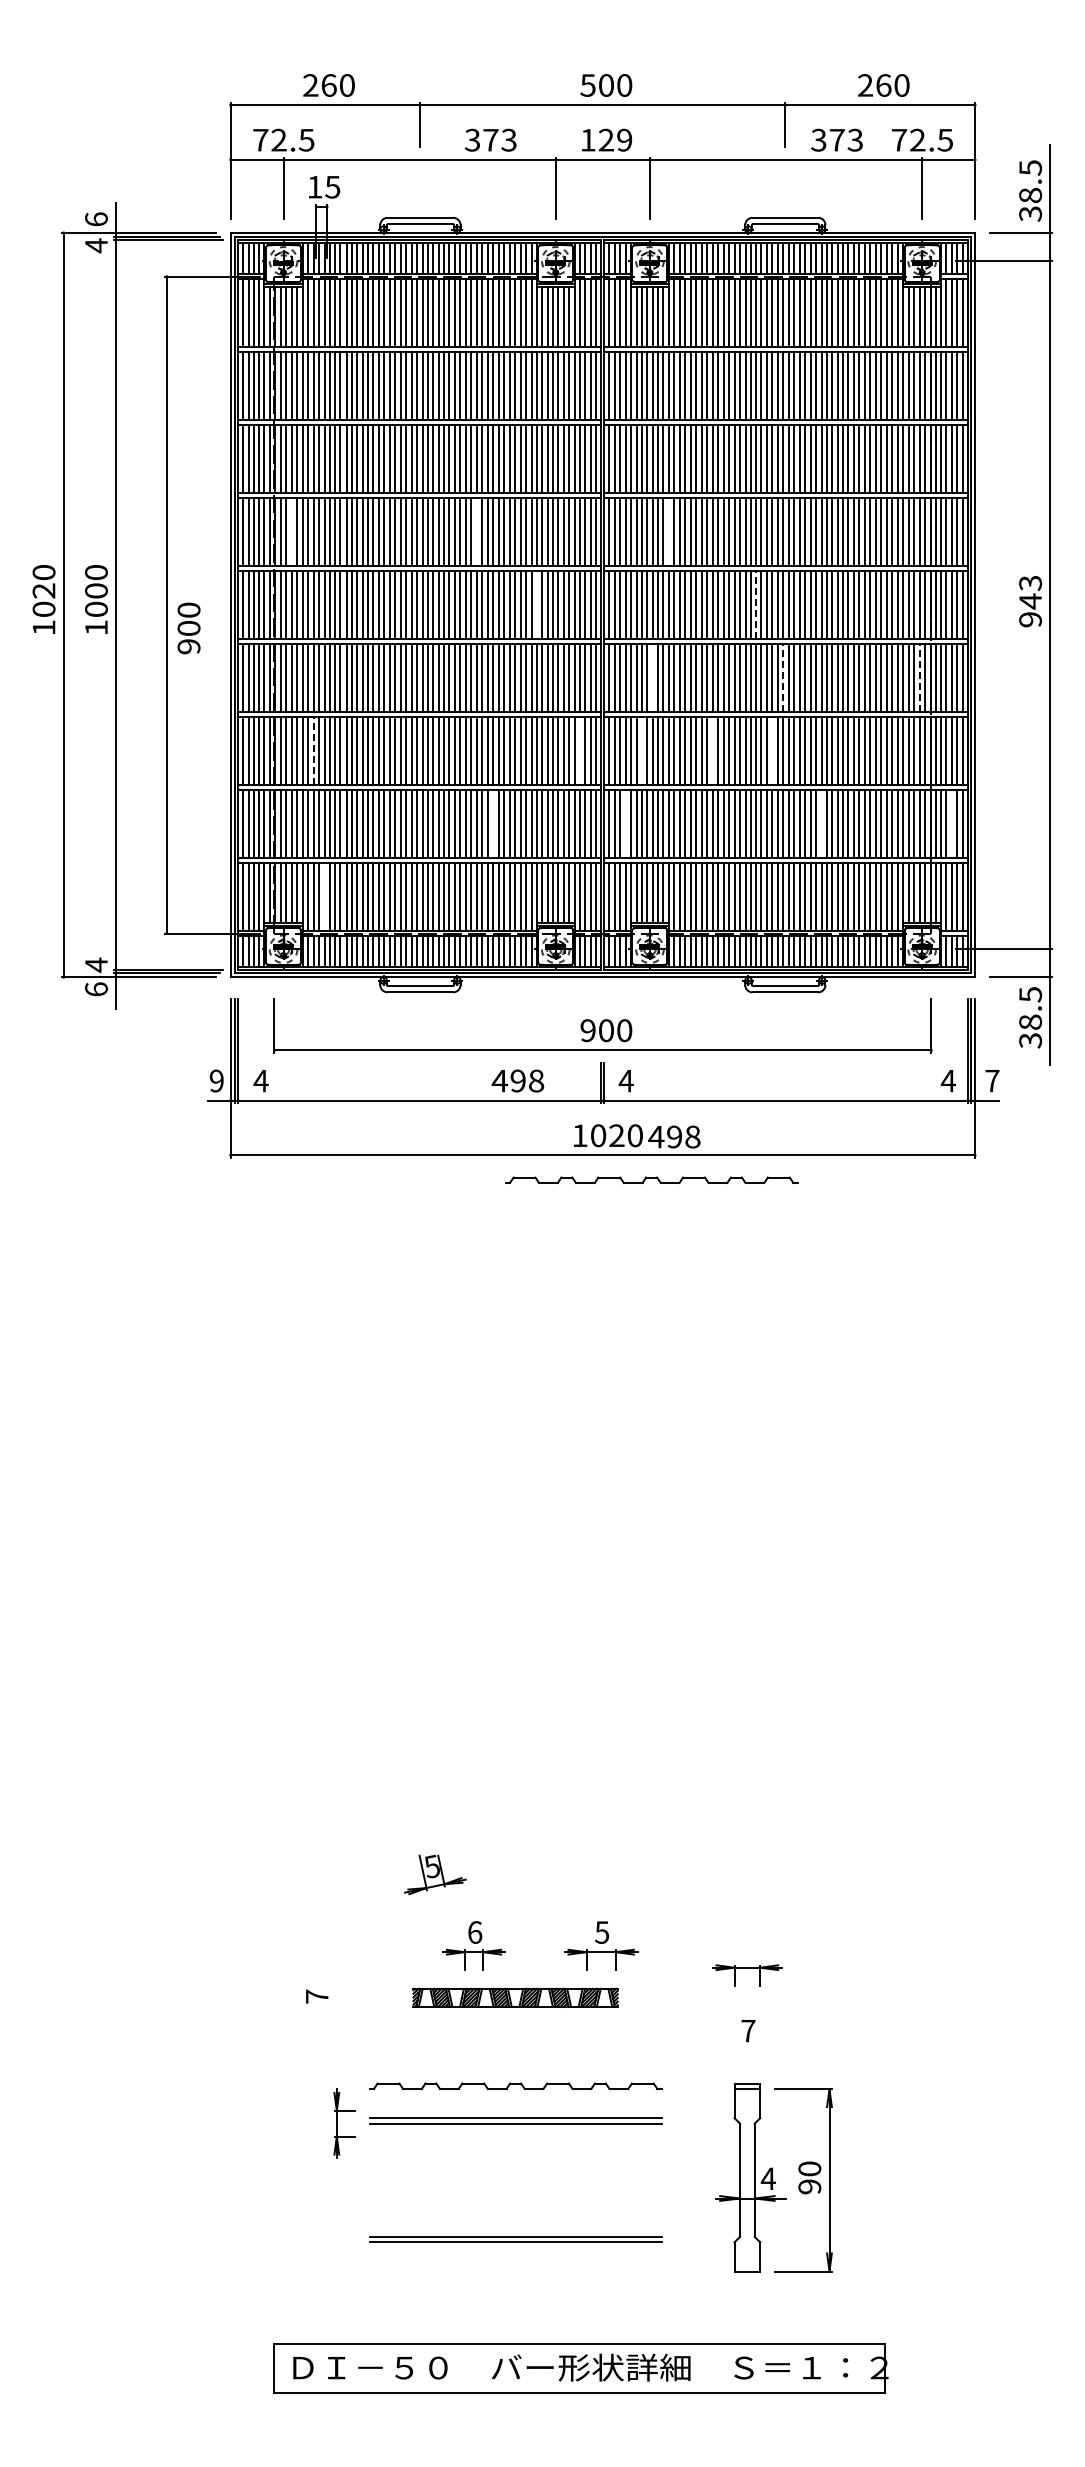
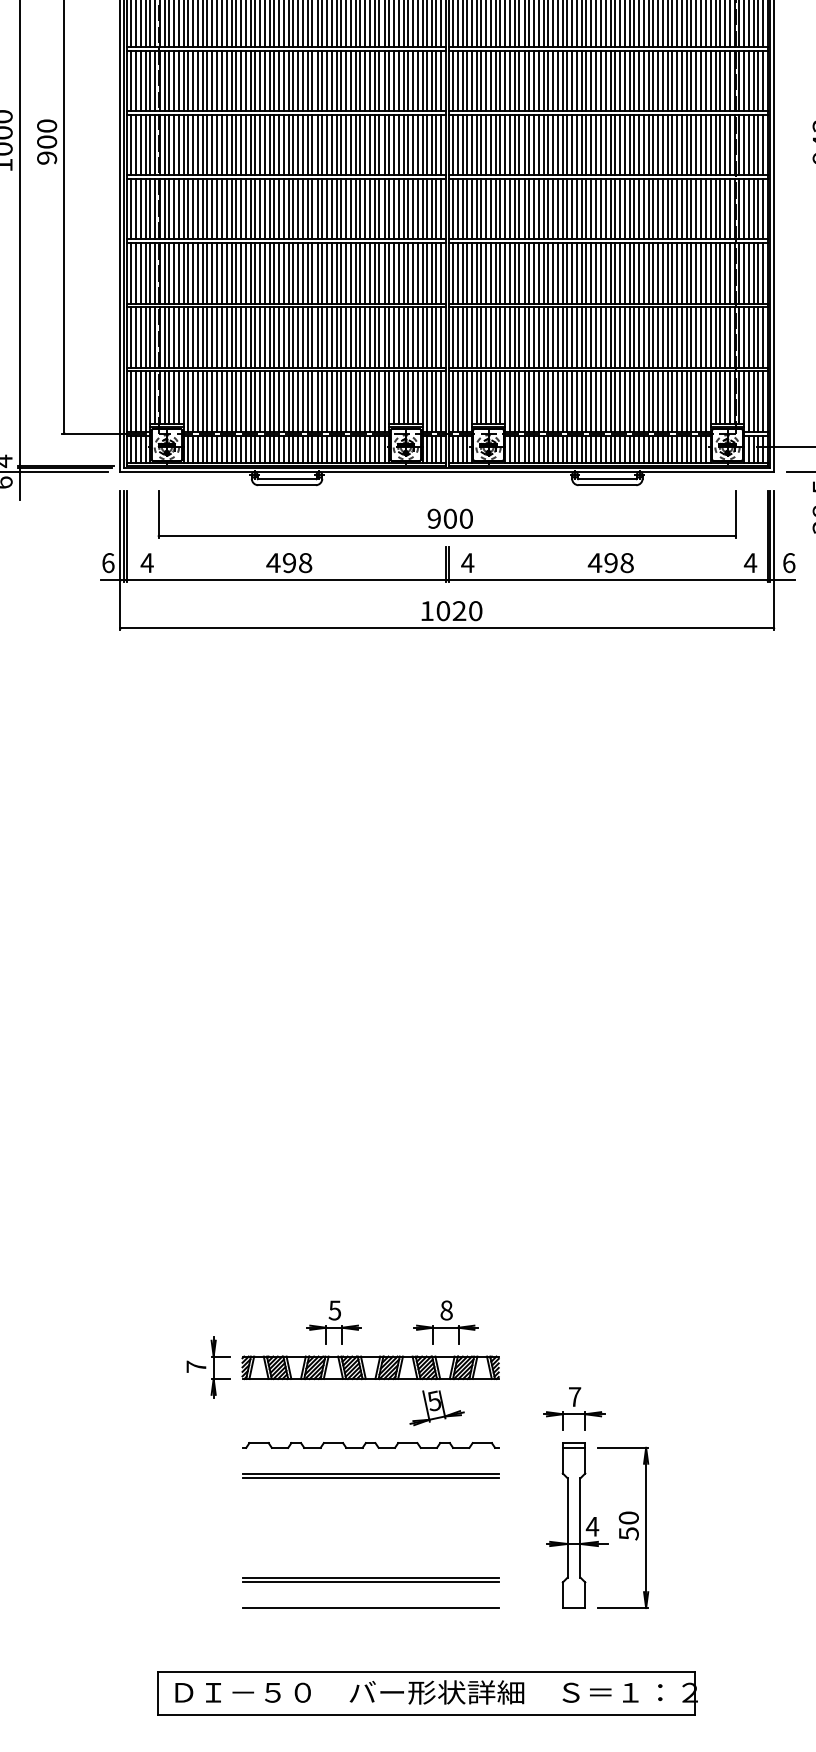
line: (291, 531) -> (173, 80), added
line: (476, 531) -> (336, 80), added
line: (669, 531) -> (505, 80), added
line: (536, 604) -> (388, 144), added
line: (756, 604) -> (582, 144), dashed -> solid
text: (188, 628) -> (46, 142), moved
line: (652, 677) -> (490, 208), added
line: (783, 677) -> (605, 208), dashed -> solid
line: (919, 677) -> (725, 208), dashed -> solid
line: (313, 750) -> (193, 272), dashed -> solid
line: (580, 750) -> (427, 272), added
line: (641, 750) -> (481, 272), added
line: (712, 750) -> (543, 272), added
line: (772, 750) -> (596, 272), added
line: (492, 823) -> (350, 336), added
line: (625, 823) -> (467, 336), added
line: (821, 823) -> (639, 336), added
line: (951, 823) -> (753, 336), added
line: (324, 896) -> (202, 401), added
text: (216, 1080) -> (108, 562), 9 -> 6
text: (517, 1080) -> (288, 562), moved
text: (992, 1080) -> (789, 562), 7 -> 6
text: (674, 1136) -> (611, 562), moved
part: (651, 1180) -> (489, 650), removed
part: (435, 1874) -> (437, 1407), moved
text: (474, 1932) -> (334, 1310), 6 -> 5
text: (602, 1932) -> (446, 1310), 5 -> 8
part: (747, 1968) -> (574, 1414), moved
part: (515, 1997) -> (370, 1367), size x1.43
part: (337, 2123) -> (214, 1367), moved
text: (809, 2186) -> (628, 1533), 90 -> 50
line: (515, 2271) -> (370, 1608), added

